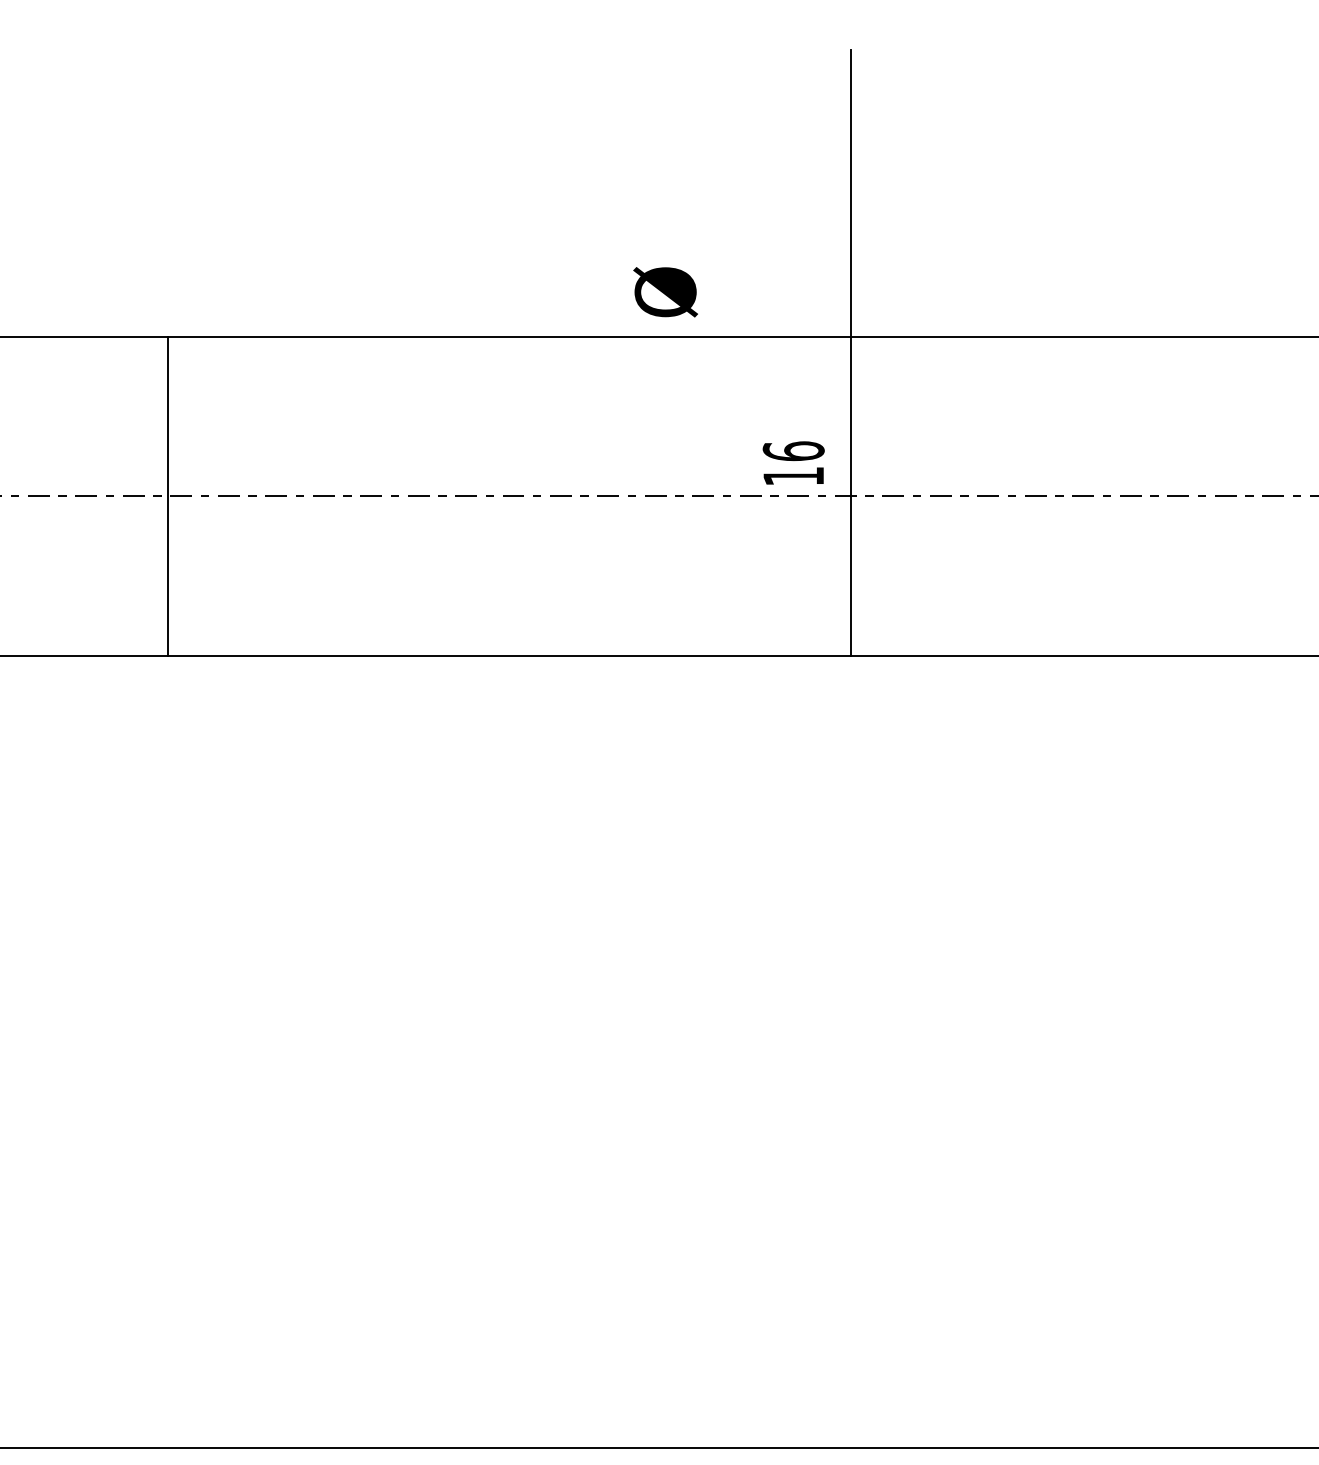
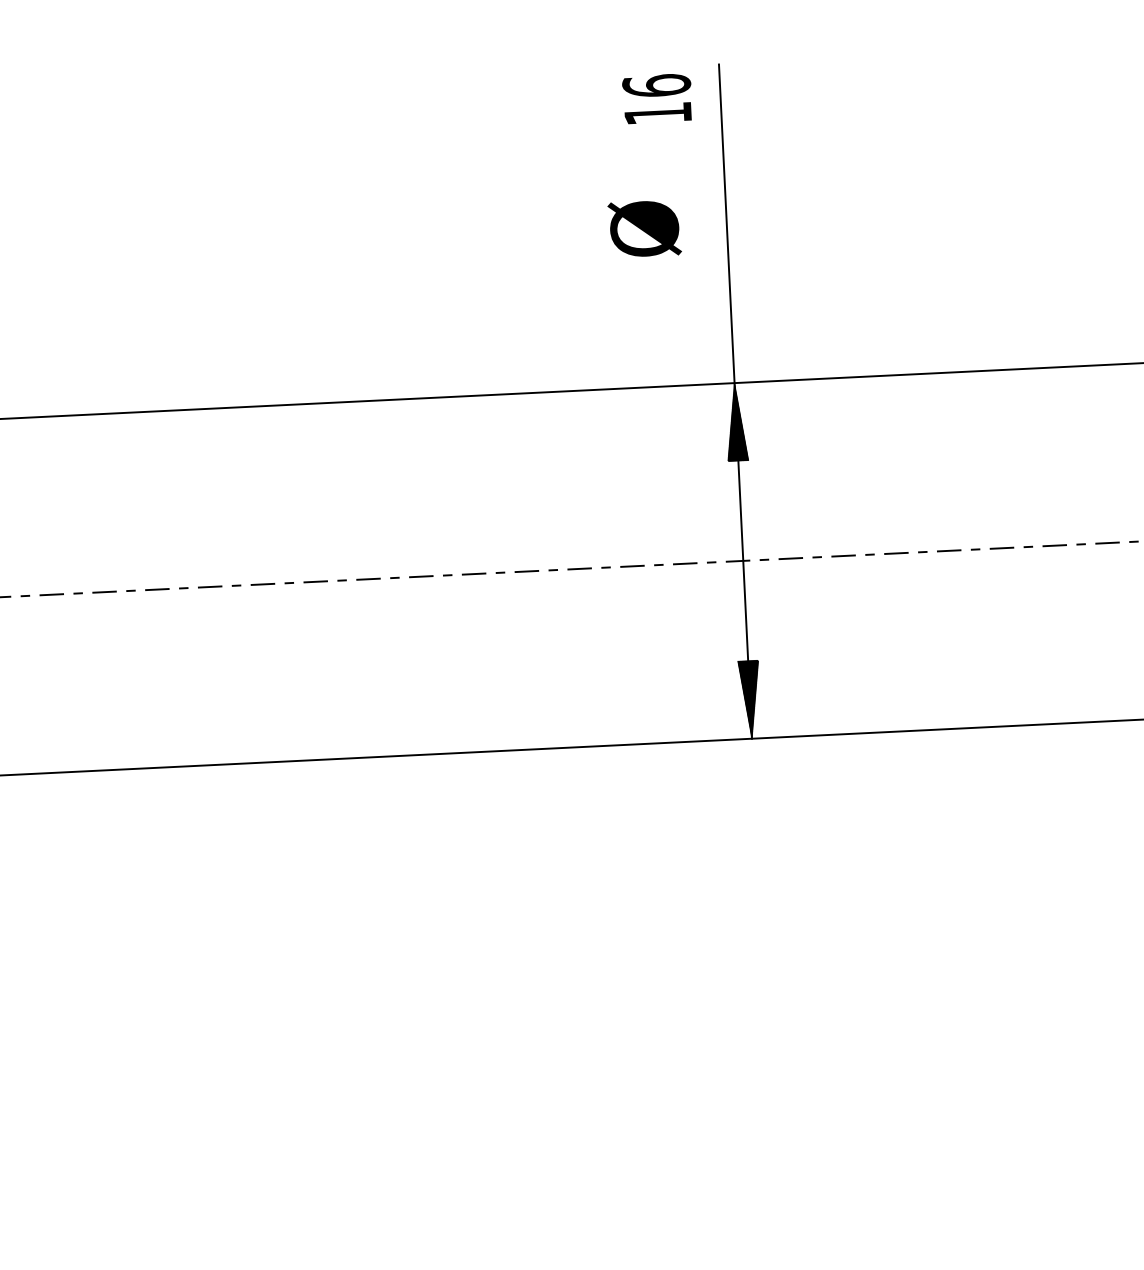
text: (665, 292) -> (644, 229), moved
hatch: (850, 371) -> (736, 421), added
text: (793, 462) -> (657, 98), moved
hatch: (850, 621) -> (750, 699), added

